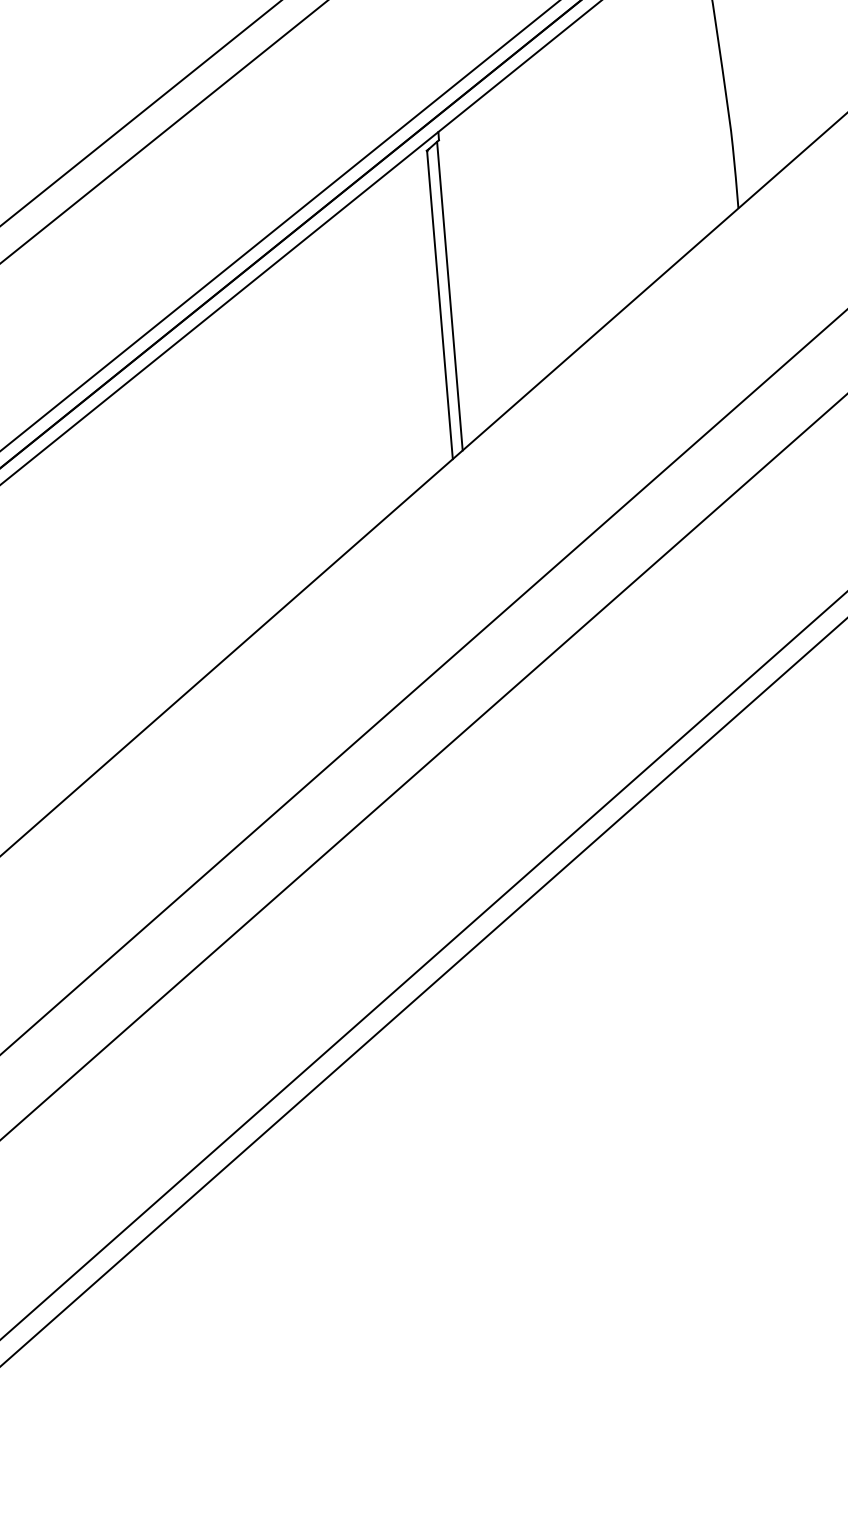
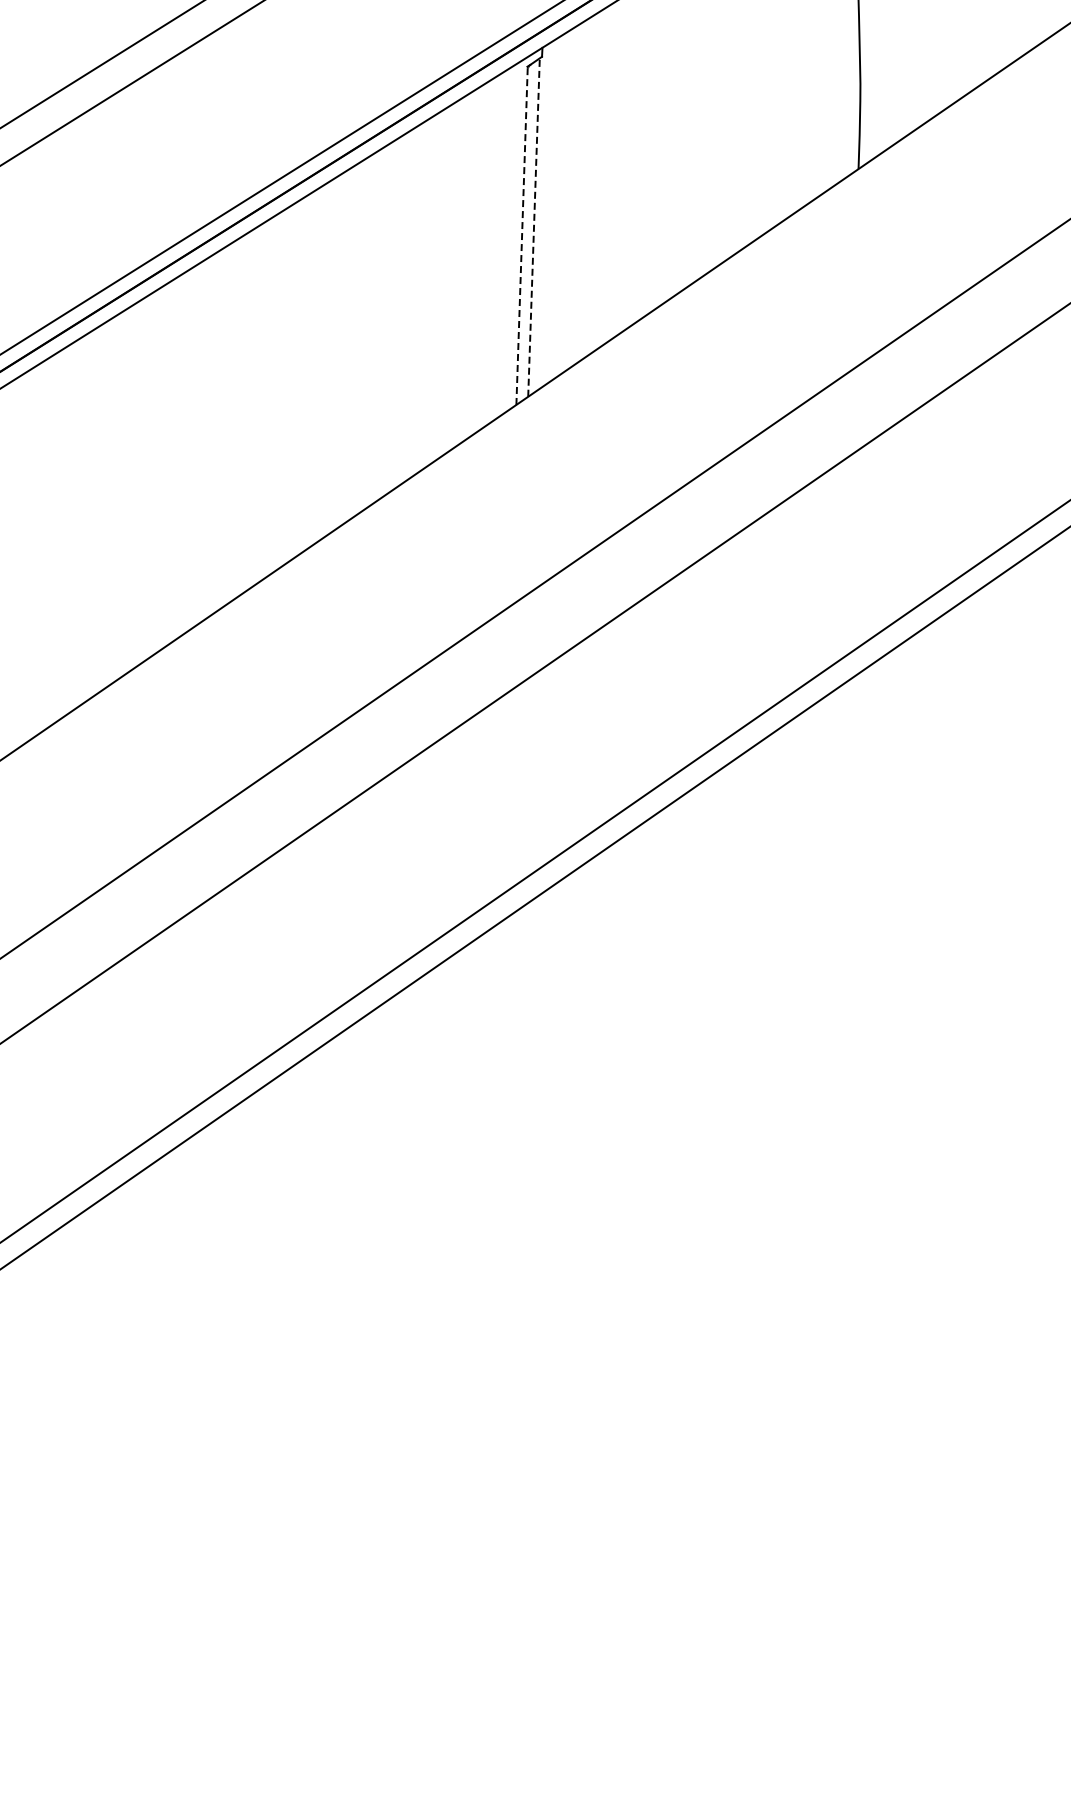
line: (450, 296) -> (534, 227), solid -> dashed
line: (440, 304) -> (522, 235), solid -> dashed

